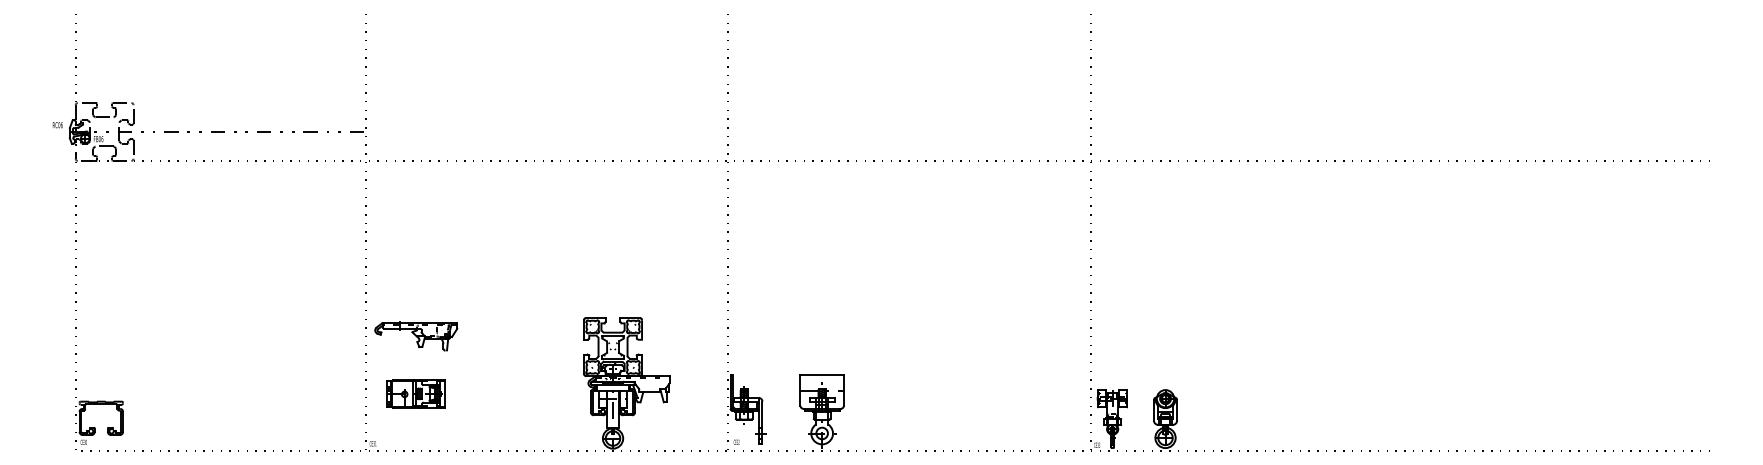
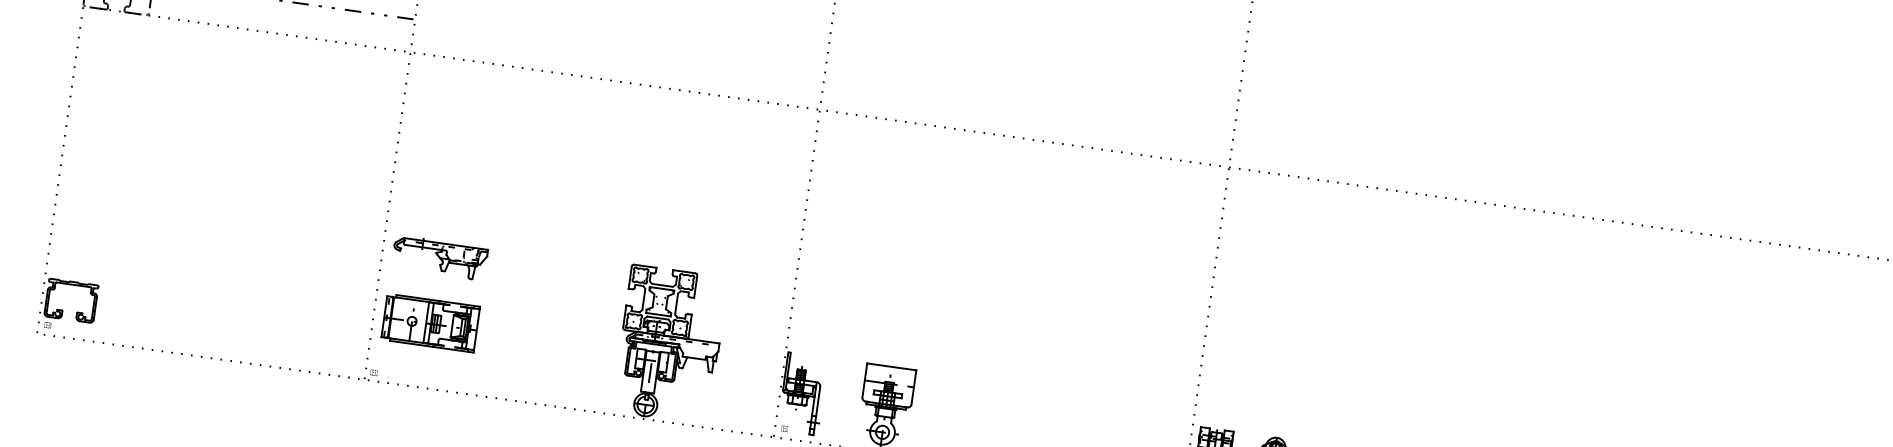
part: (415, 393) -> (429, 322), size x1.43

